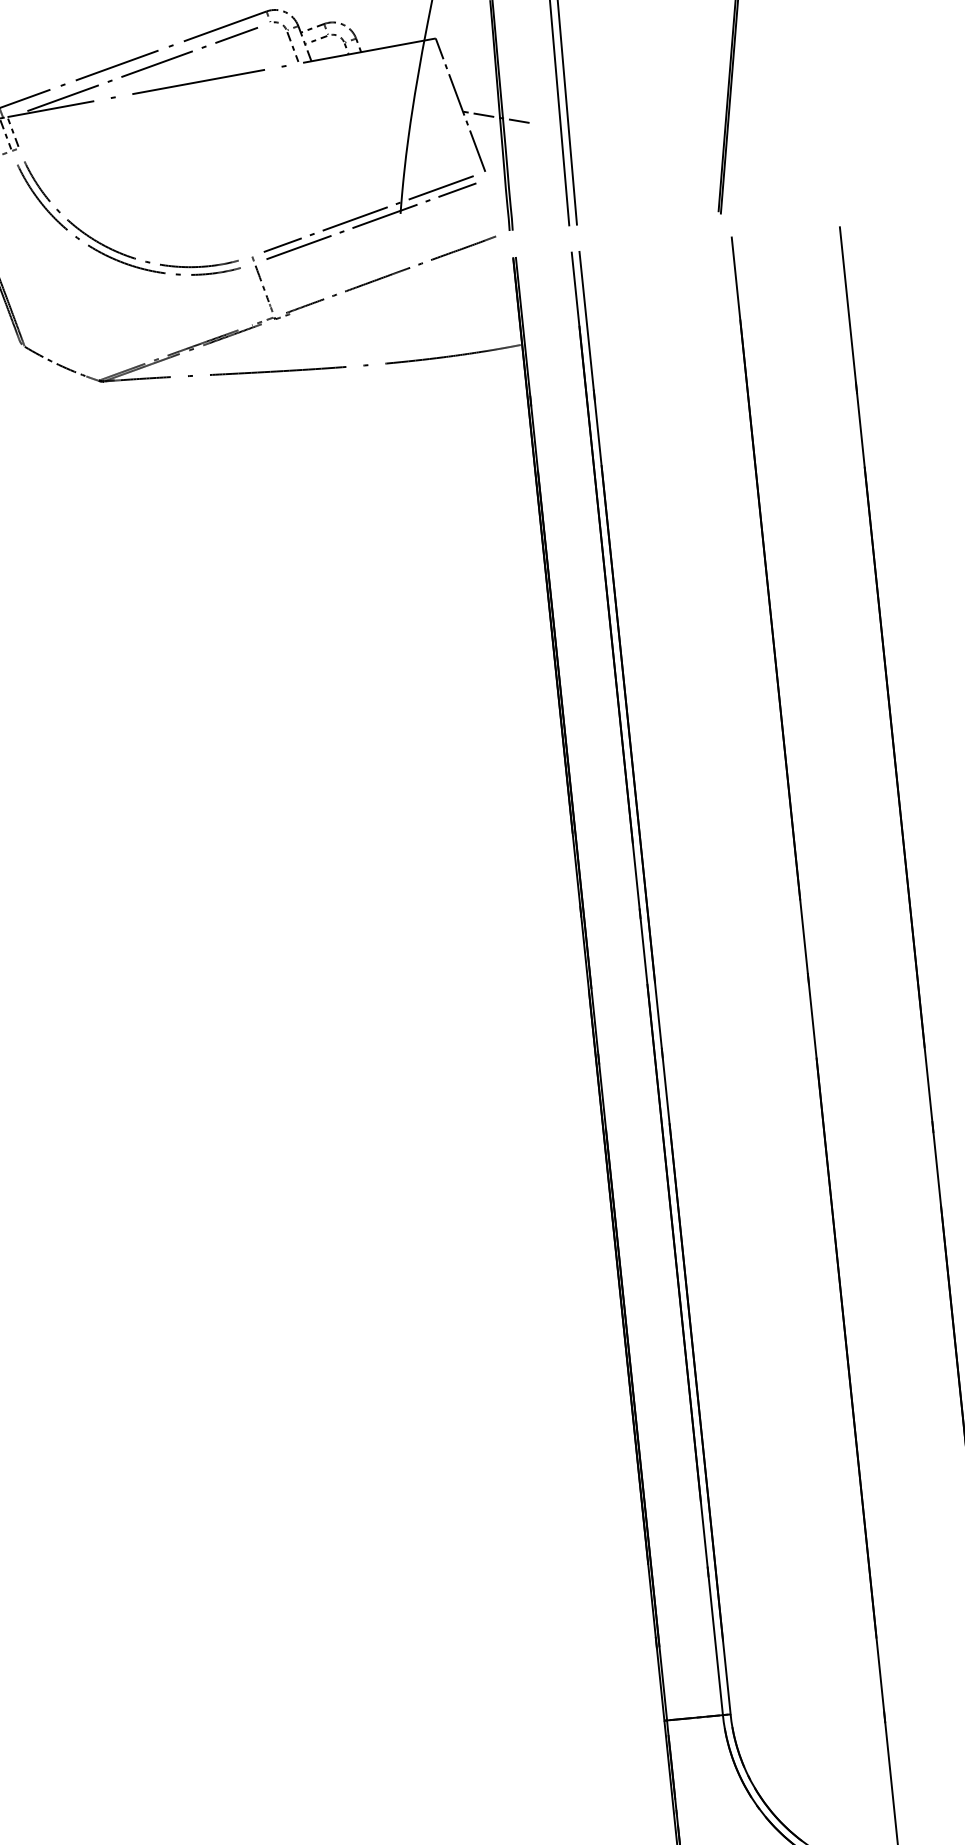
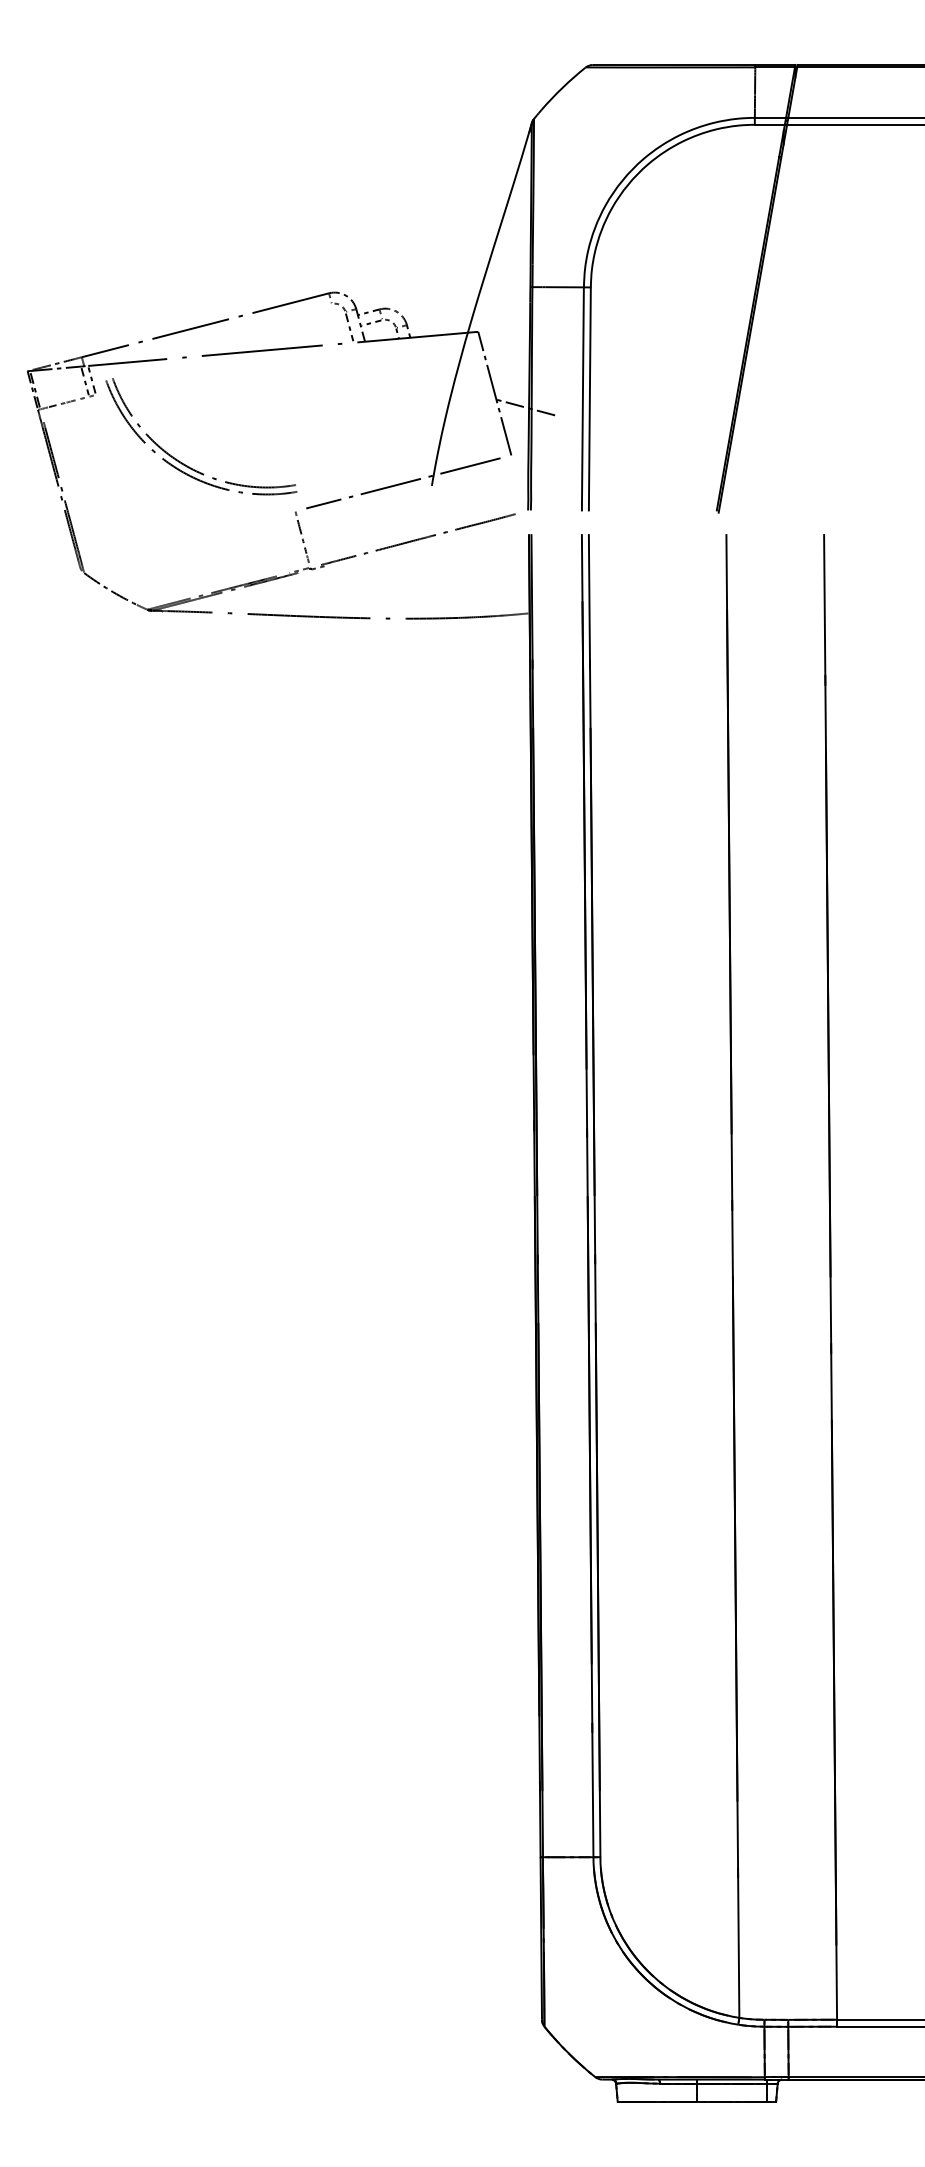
line: (142, 69) -> (213, 334), removed
line: (370, 220) -> (404, 489), removed
part: (112, 248) -> (184, 463), moved

